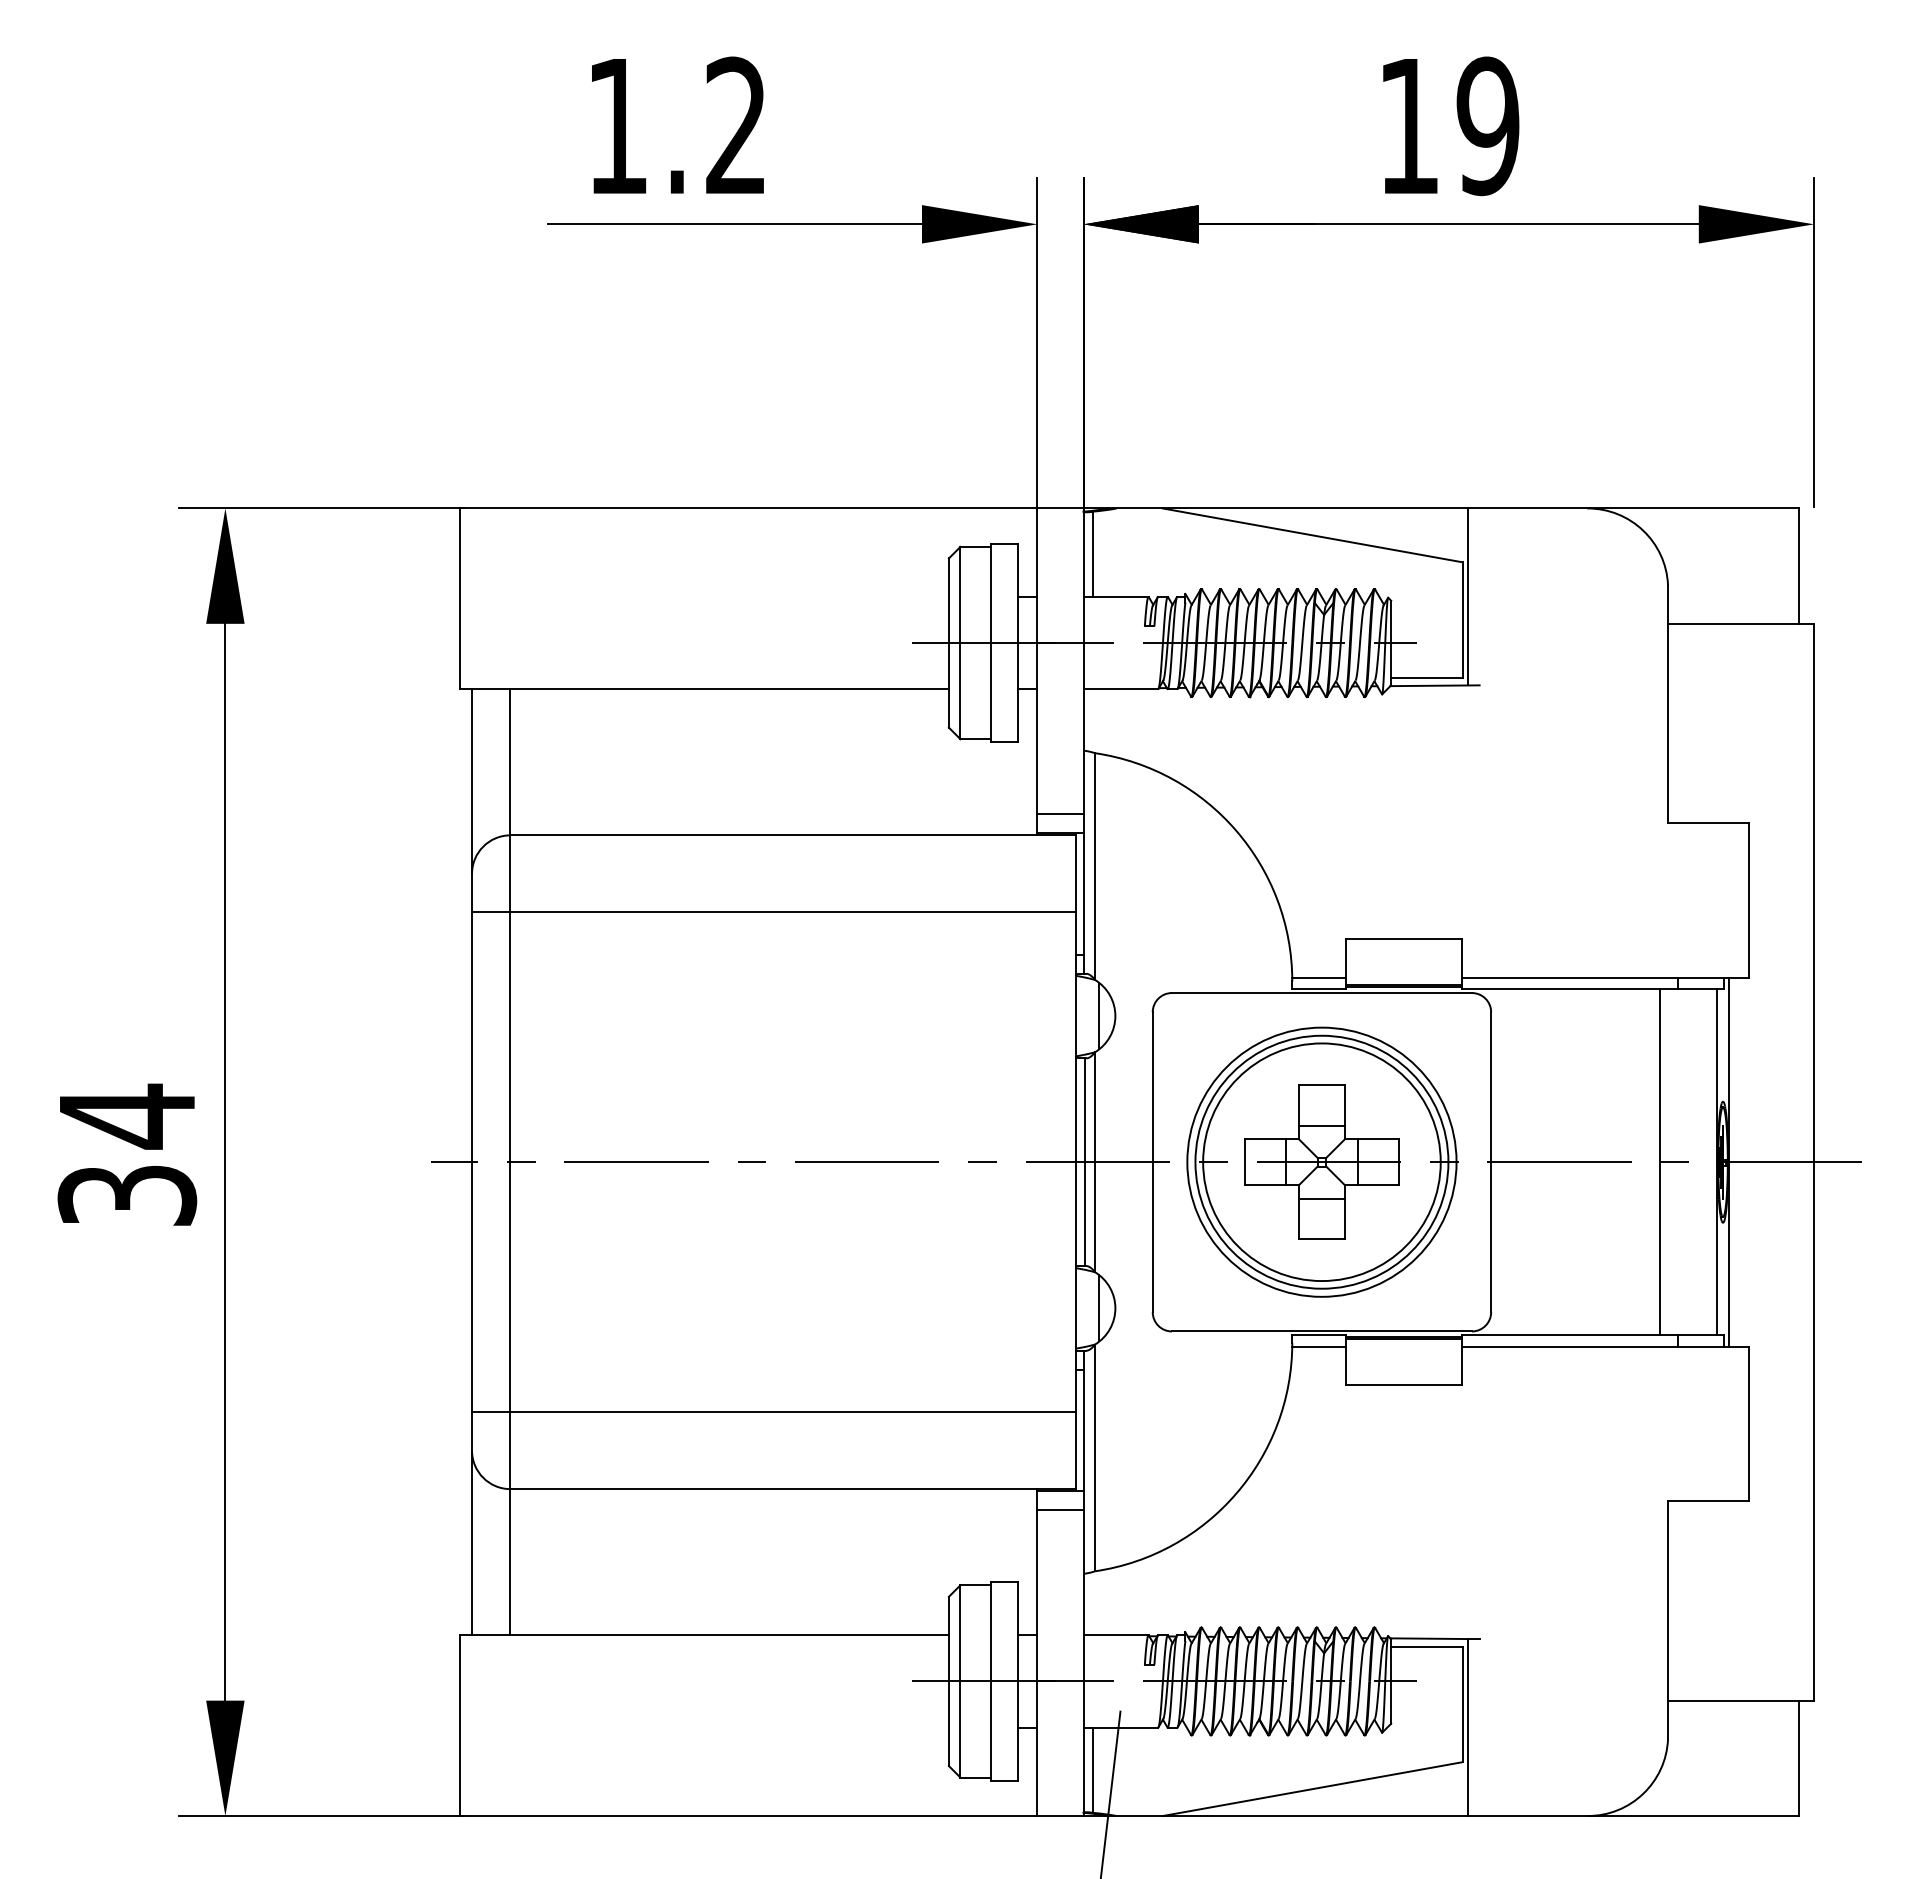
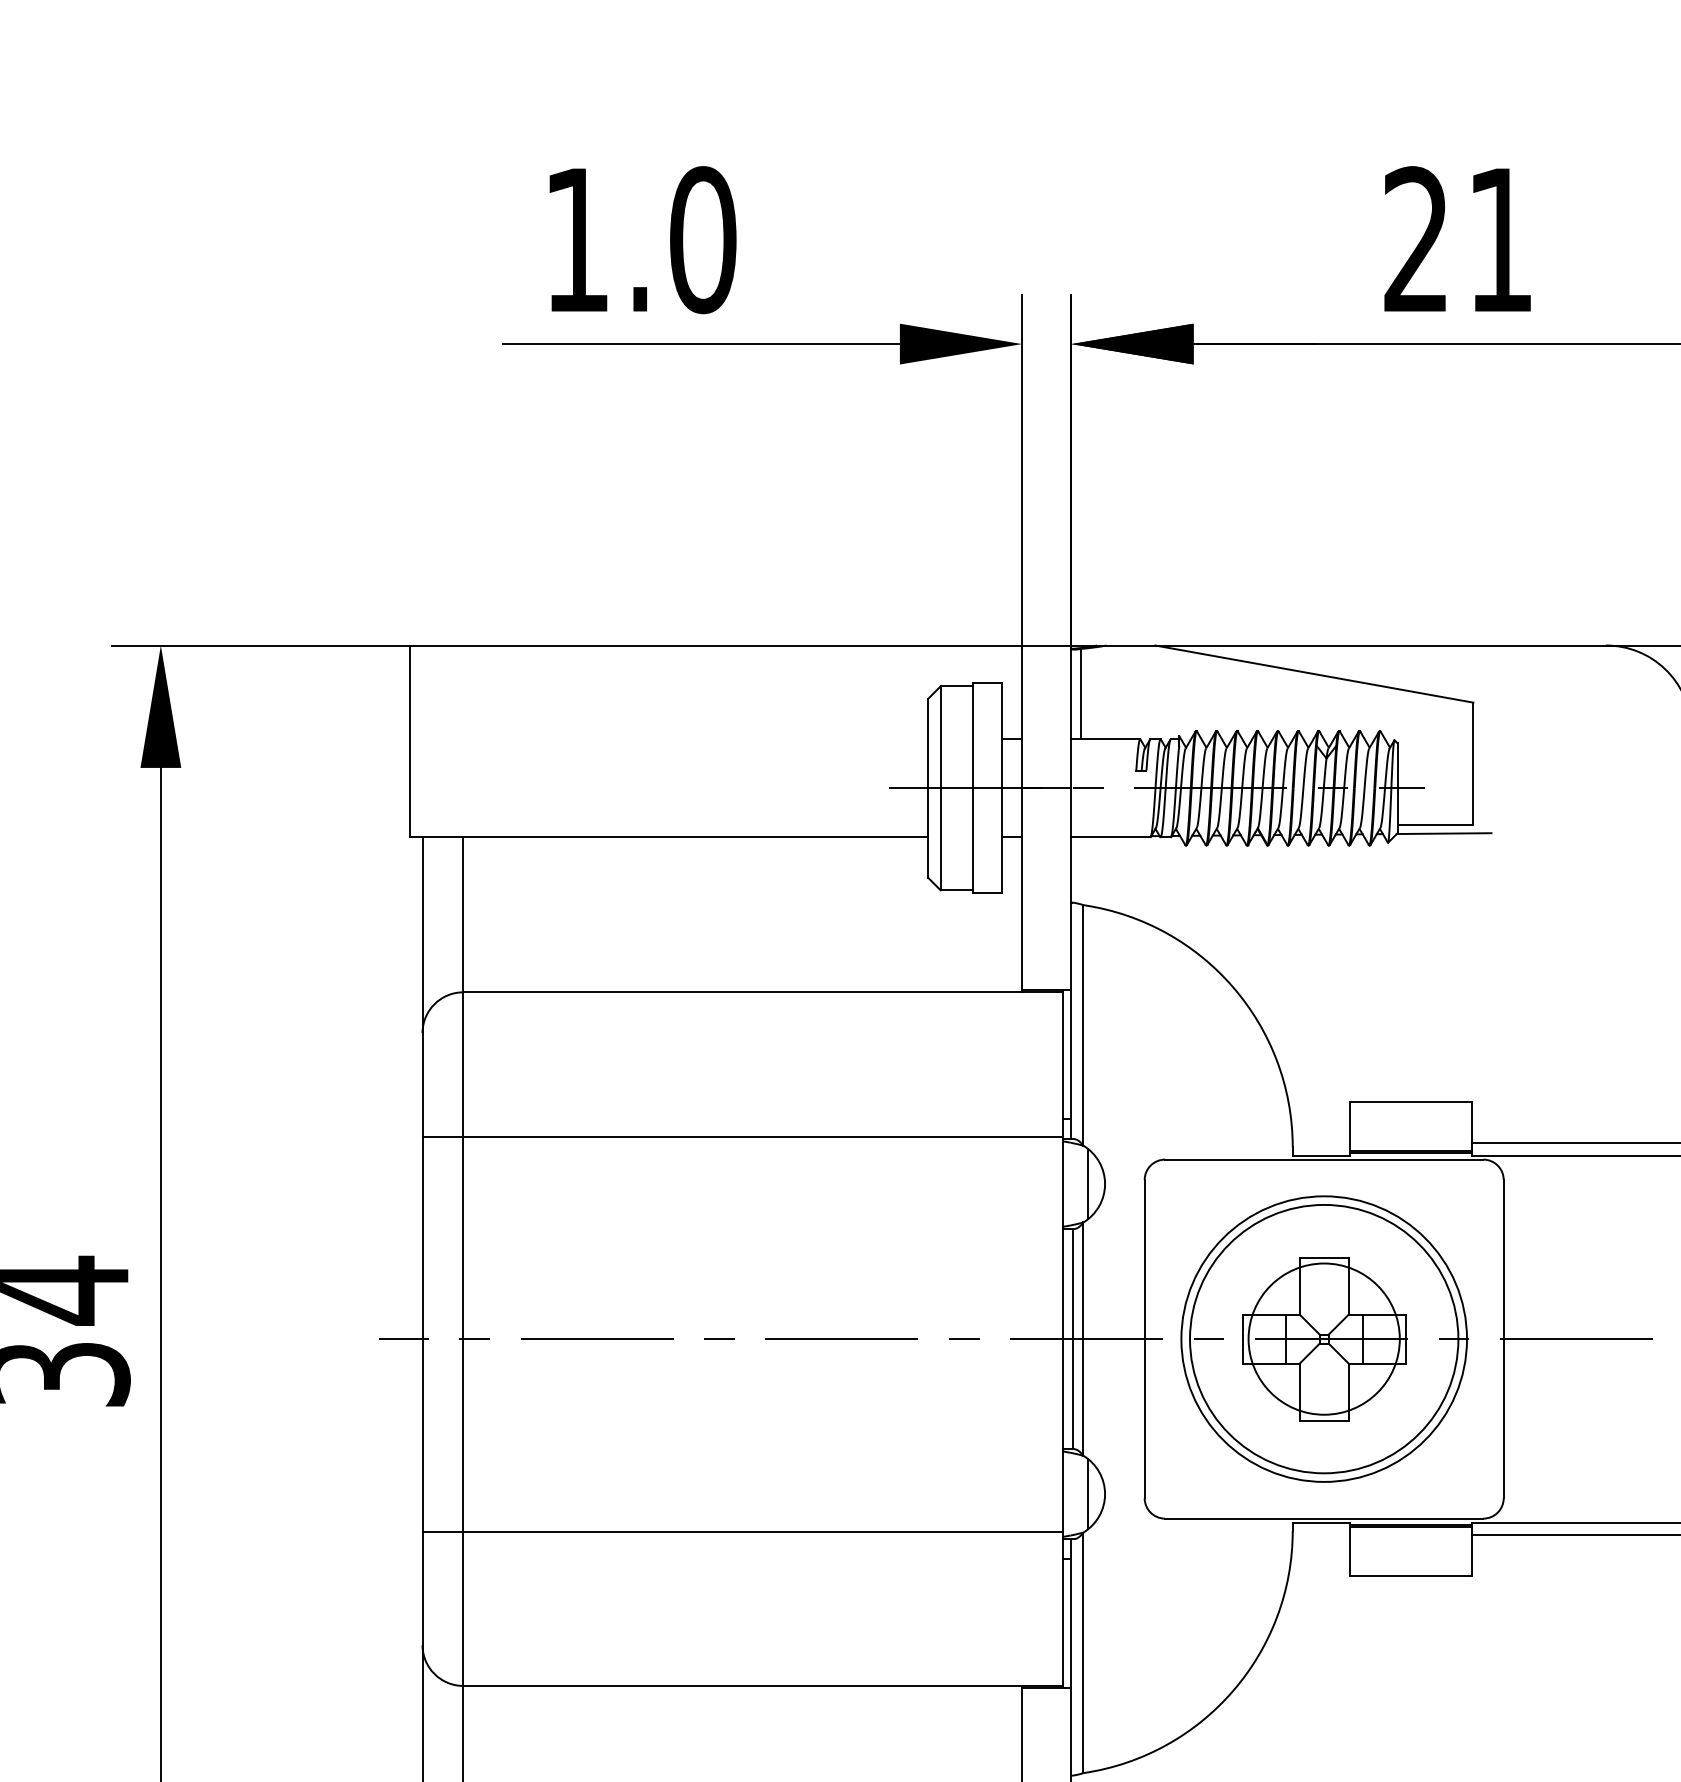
text: (736, 126) -> (703, 240), 1.2 -> 1.0
text: (1448, 126) -> (1458, 240), 19 -> 21
line: (1468, 596) -> (1479, 738), removed
line: (1060, 814) -> (1046, 970), removed
line: (773, 912) -> (742, 1136), moved
line: (1318, 977) -> (1320, 1143), removed
line: (1321, 1125) -> (1323, 1300), removed
circle: (1321, 1162) -> (1323, 1339), size x0.6
line: (1321, 1198) -> (1323, 1377), removed
line: (1318, 1346) -> (1320, 1534), removed
line: (773, 1412) -> (742, 1532), moved
line: (1060, 1510) -> (1046, 1708), removed

